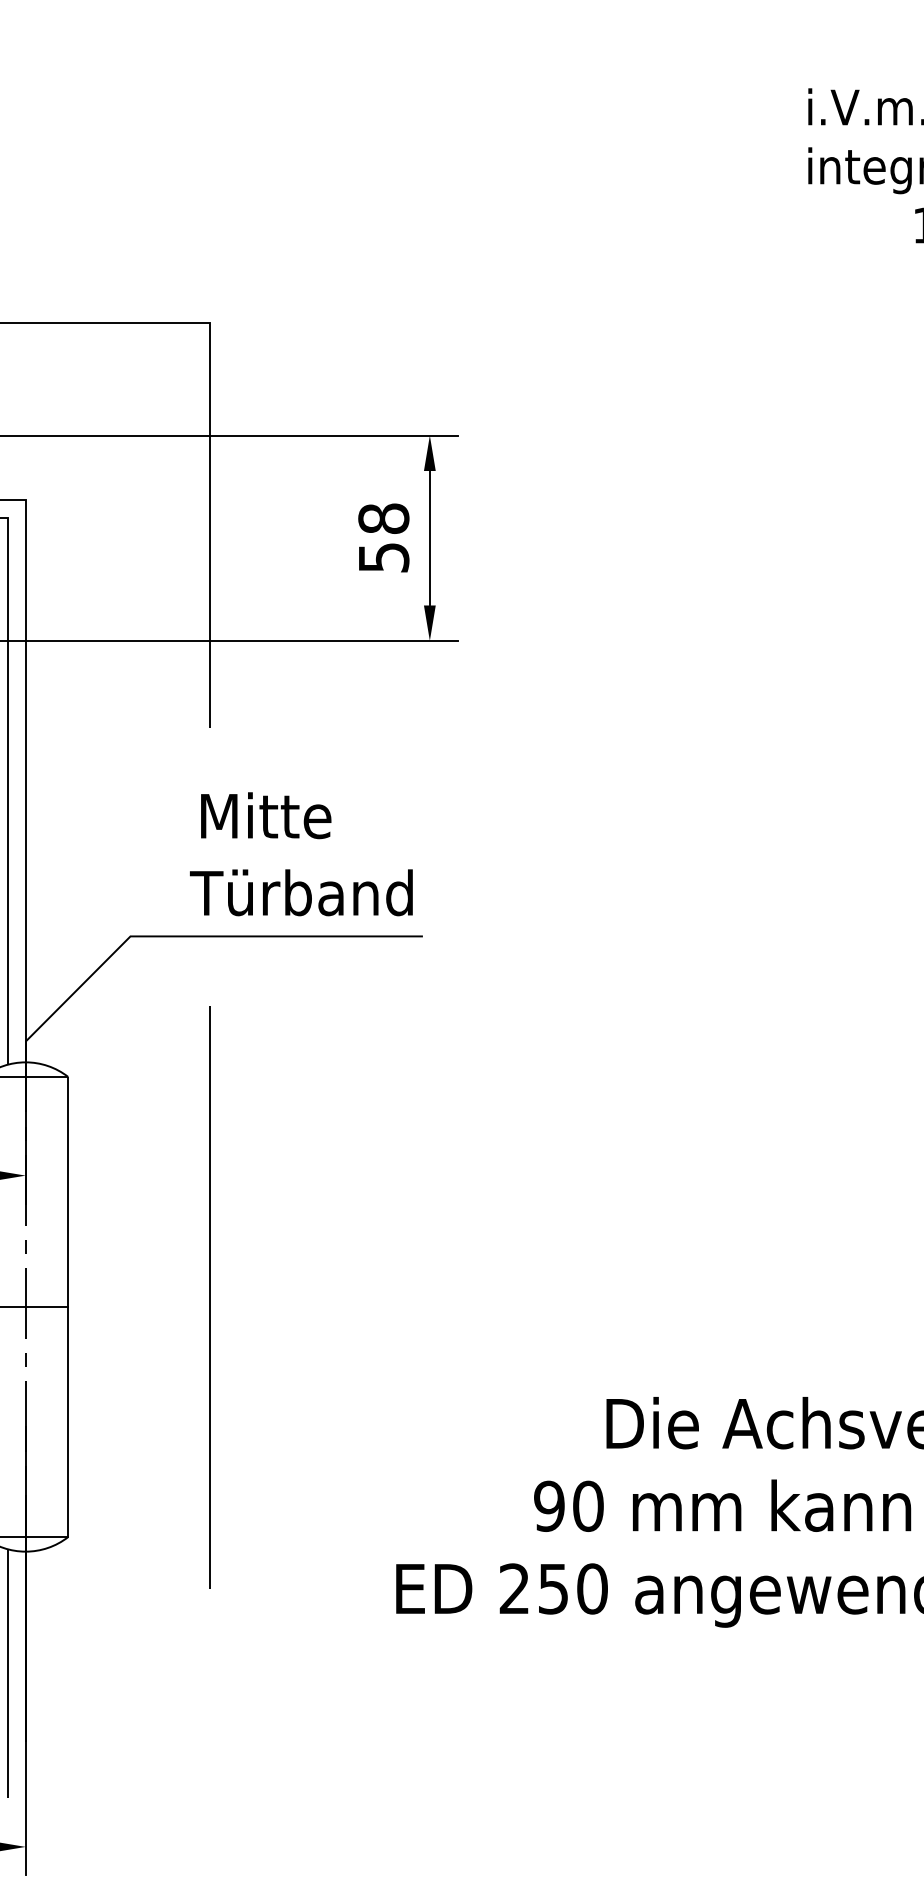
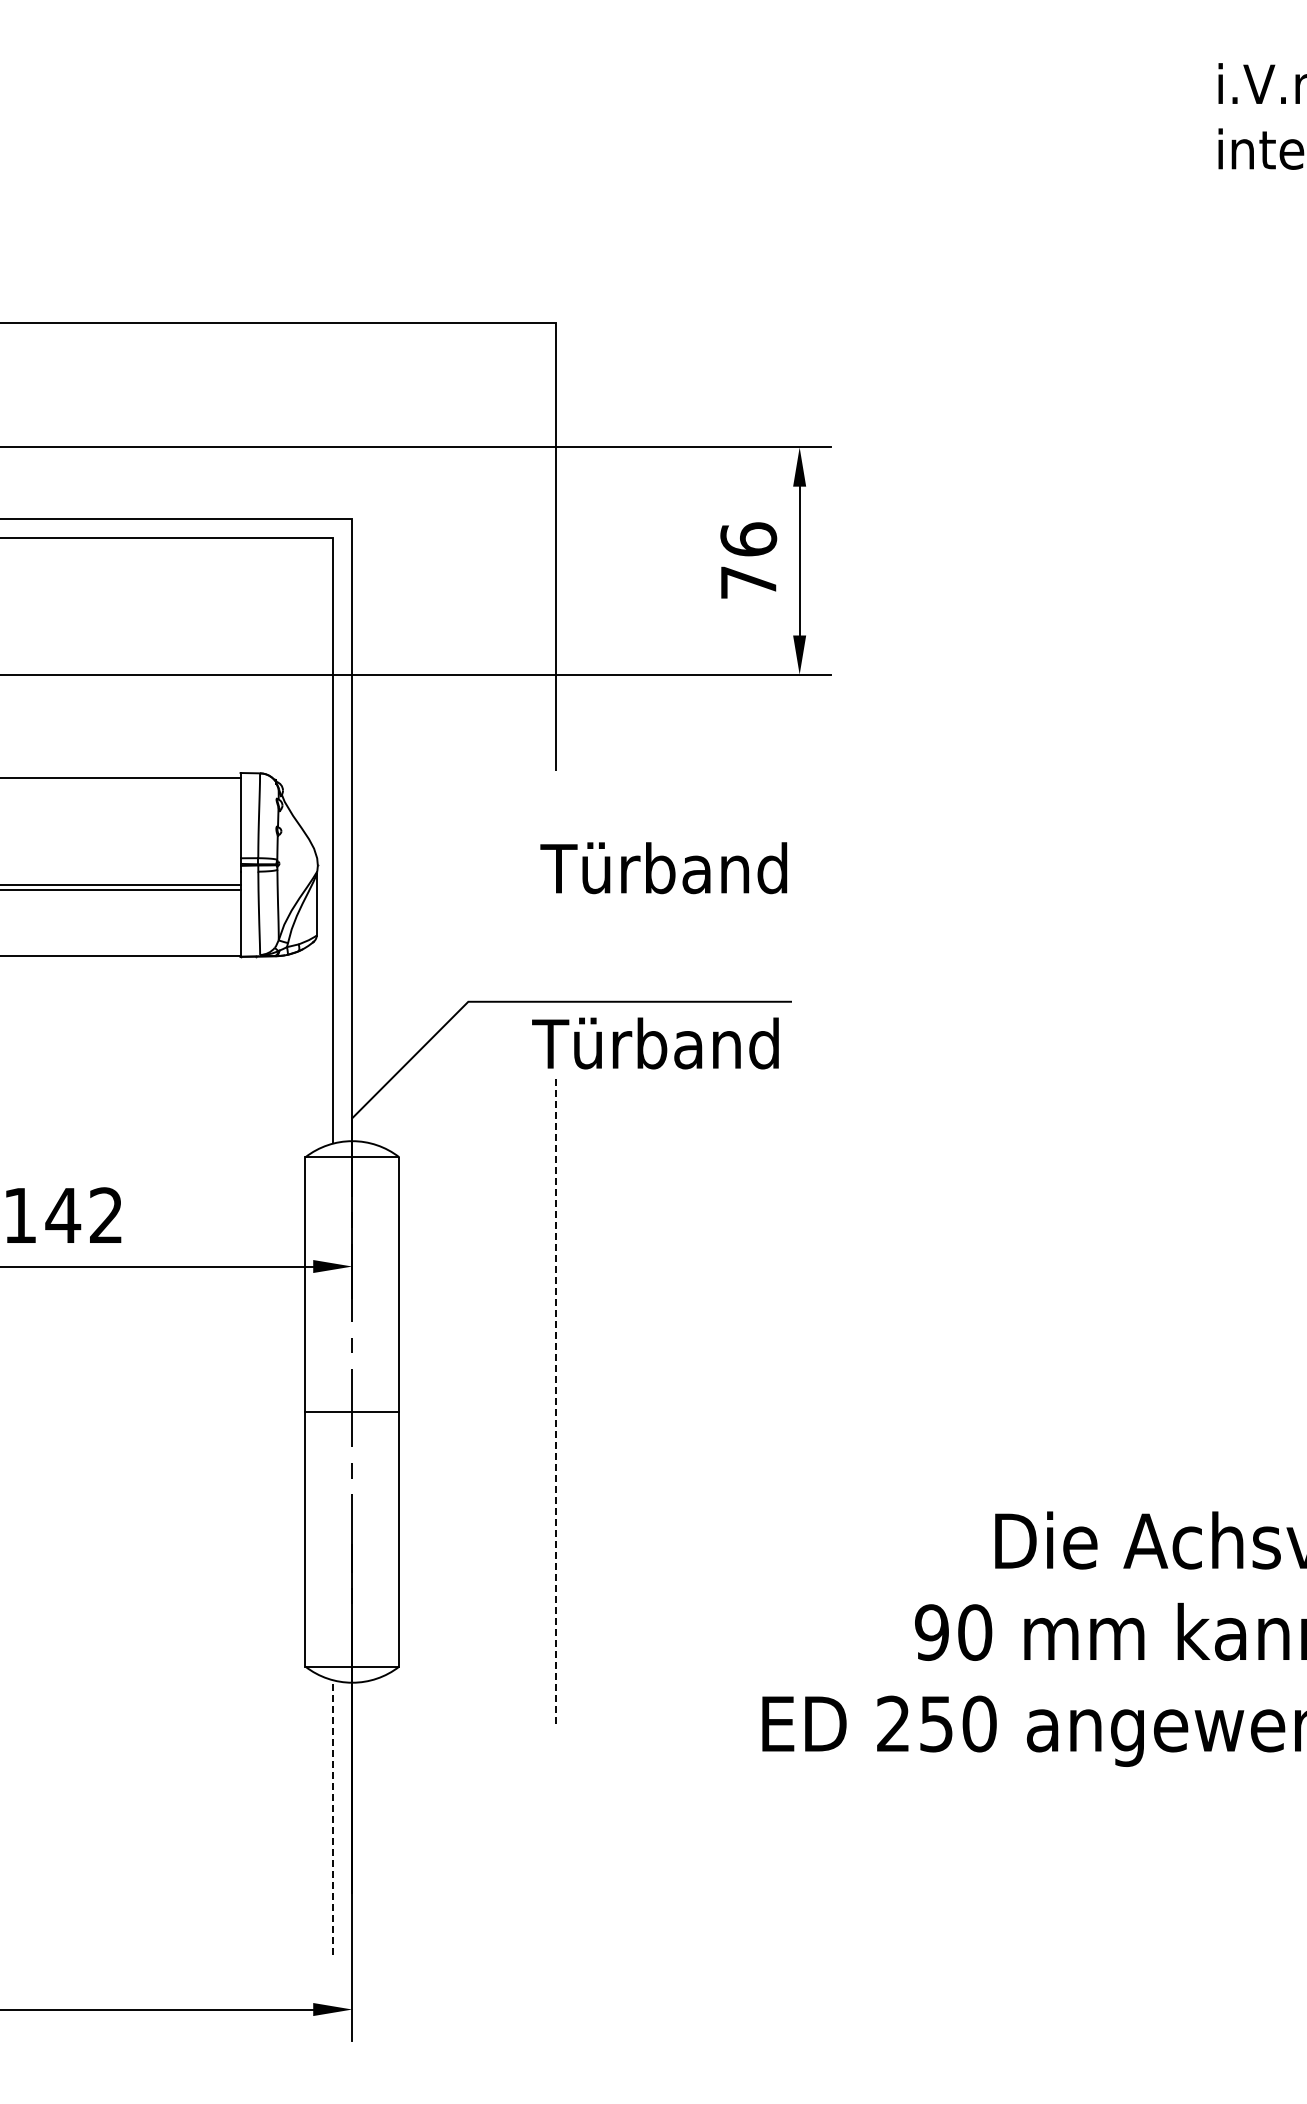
text: (383, 537) -> (748, 560), 58 -> 76
text: (306, 815) -> (663, 868), Mitte -> Türband
text: (301, 892) -> (655, 1043), moved
line: (210, 1297) -> (556, 1401), solid -> dashed
line: (7, 1673) -> (332, 1817), solid -> dashed

